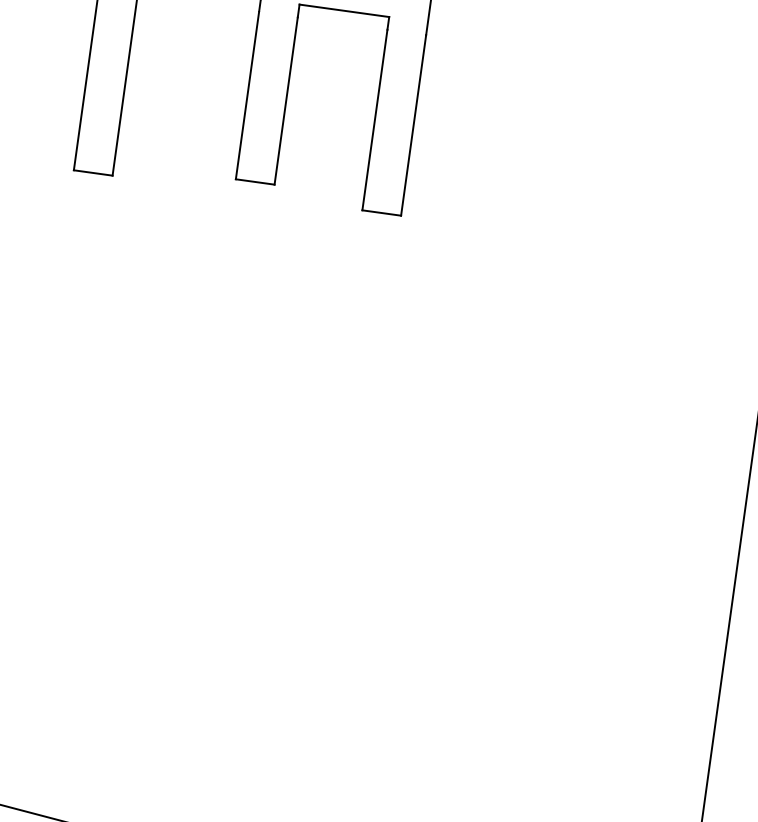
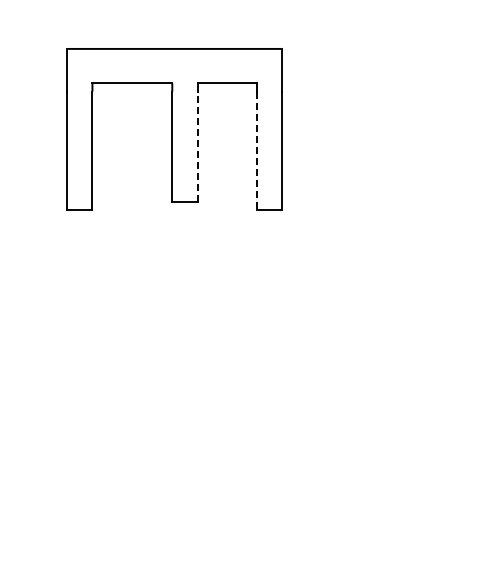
line: (285, 100) -> (197, 146), solid -> dashed
line: (374, 120) -> (256, 151), solid -> dashed

